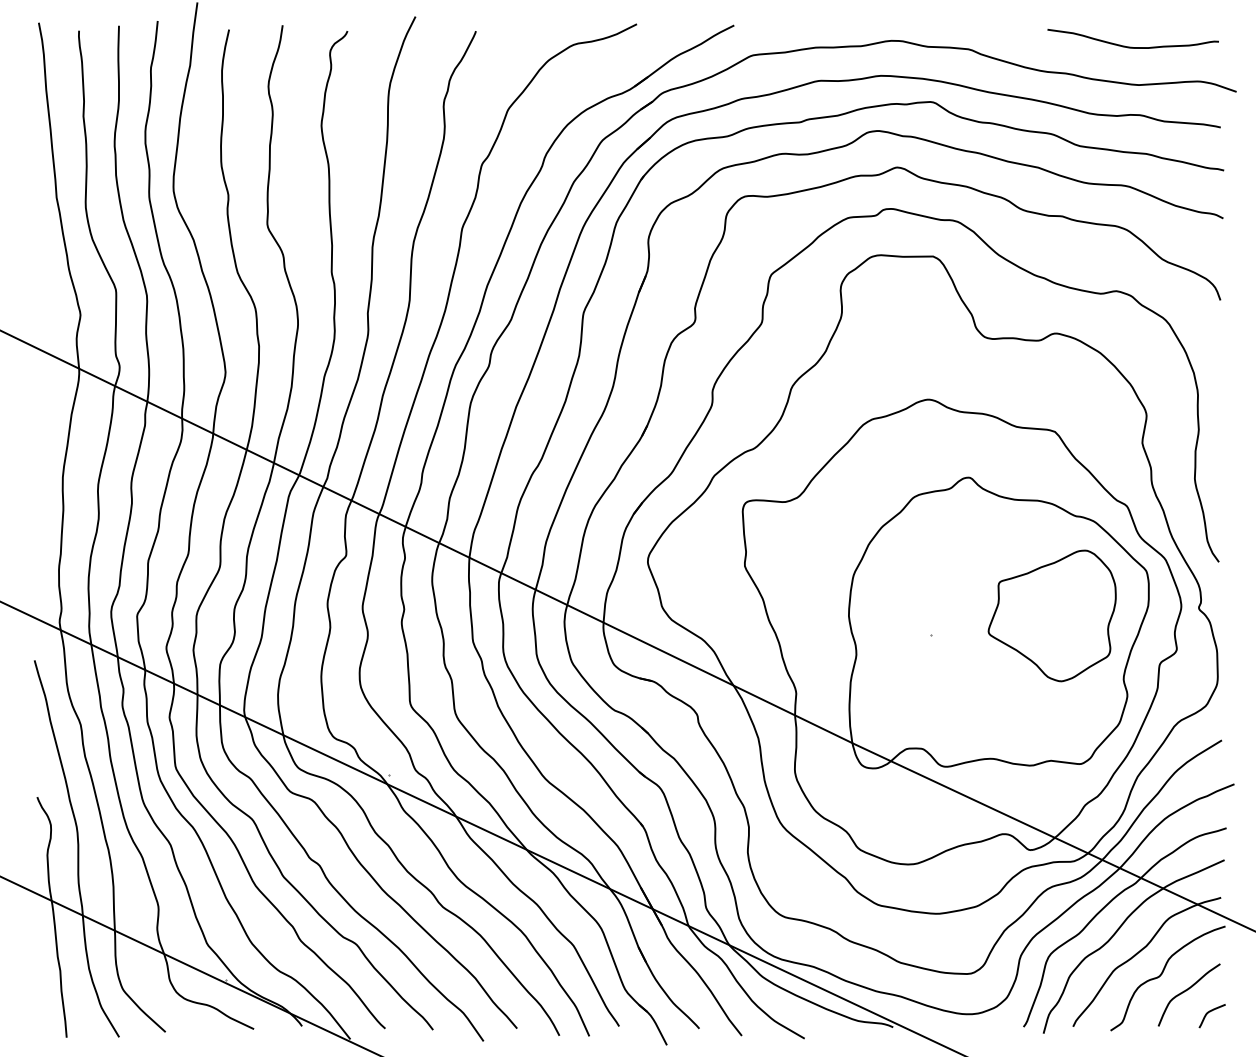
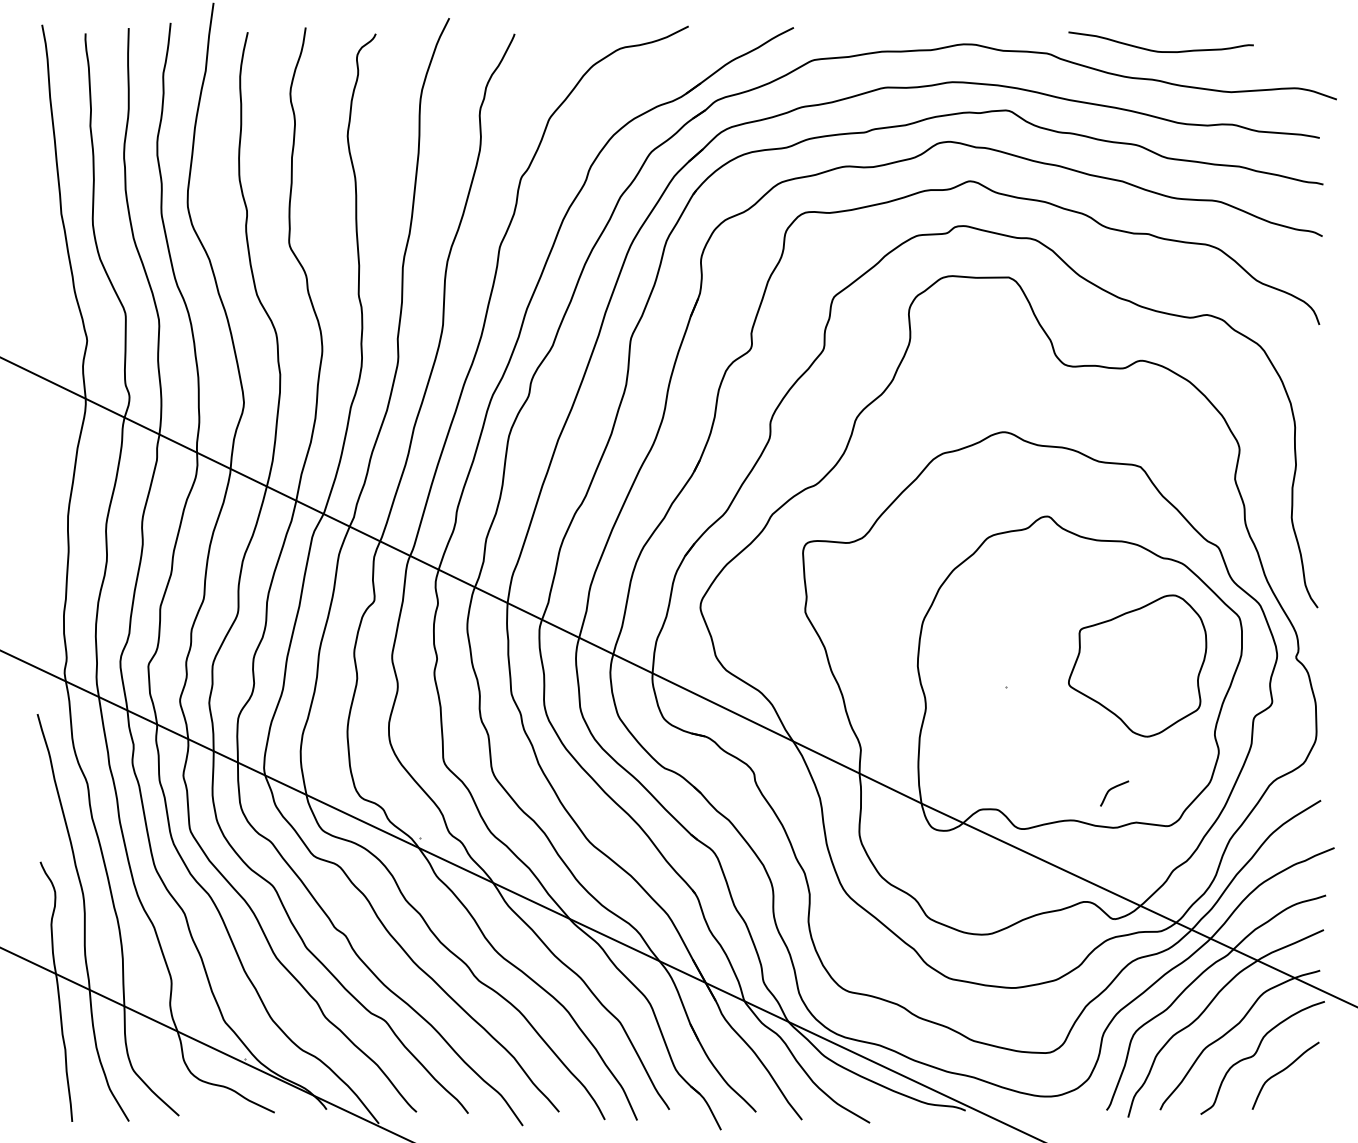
curve: (1130, 46) -> (1158, 50), moved
curve: (1210, 1012) -> (1112, 789), moved

